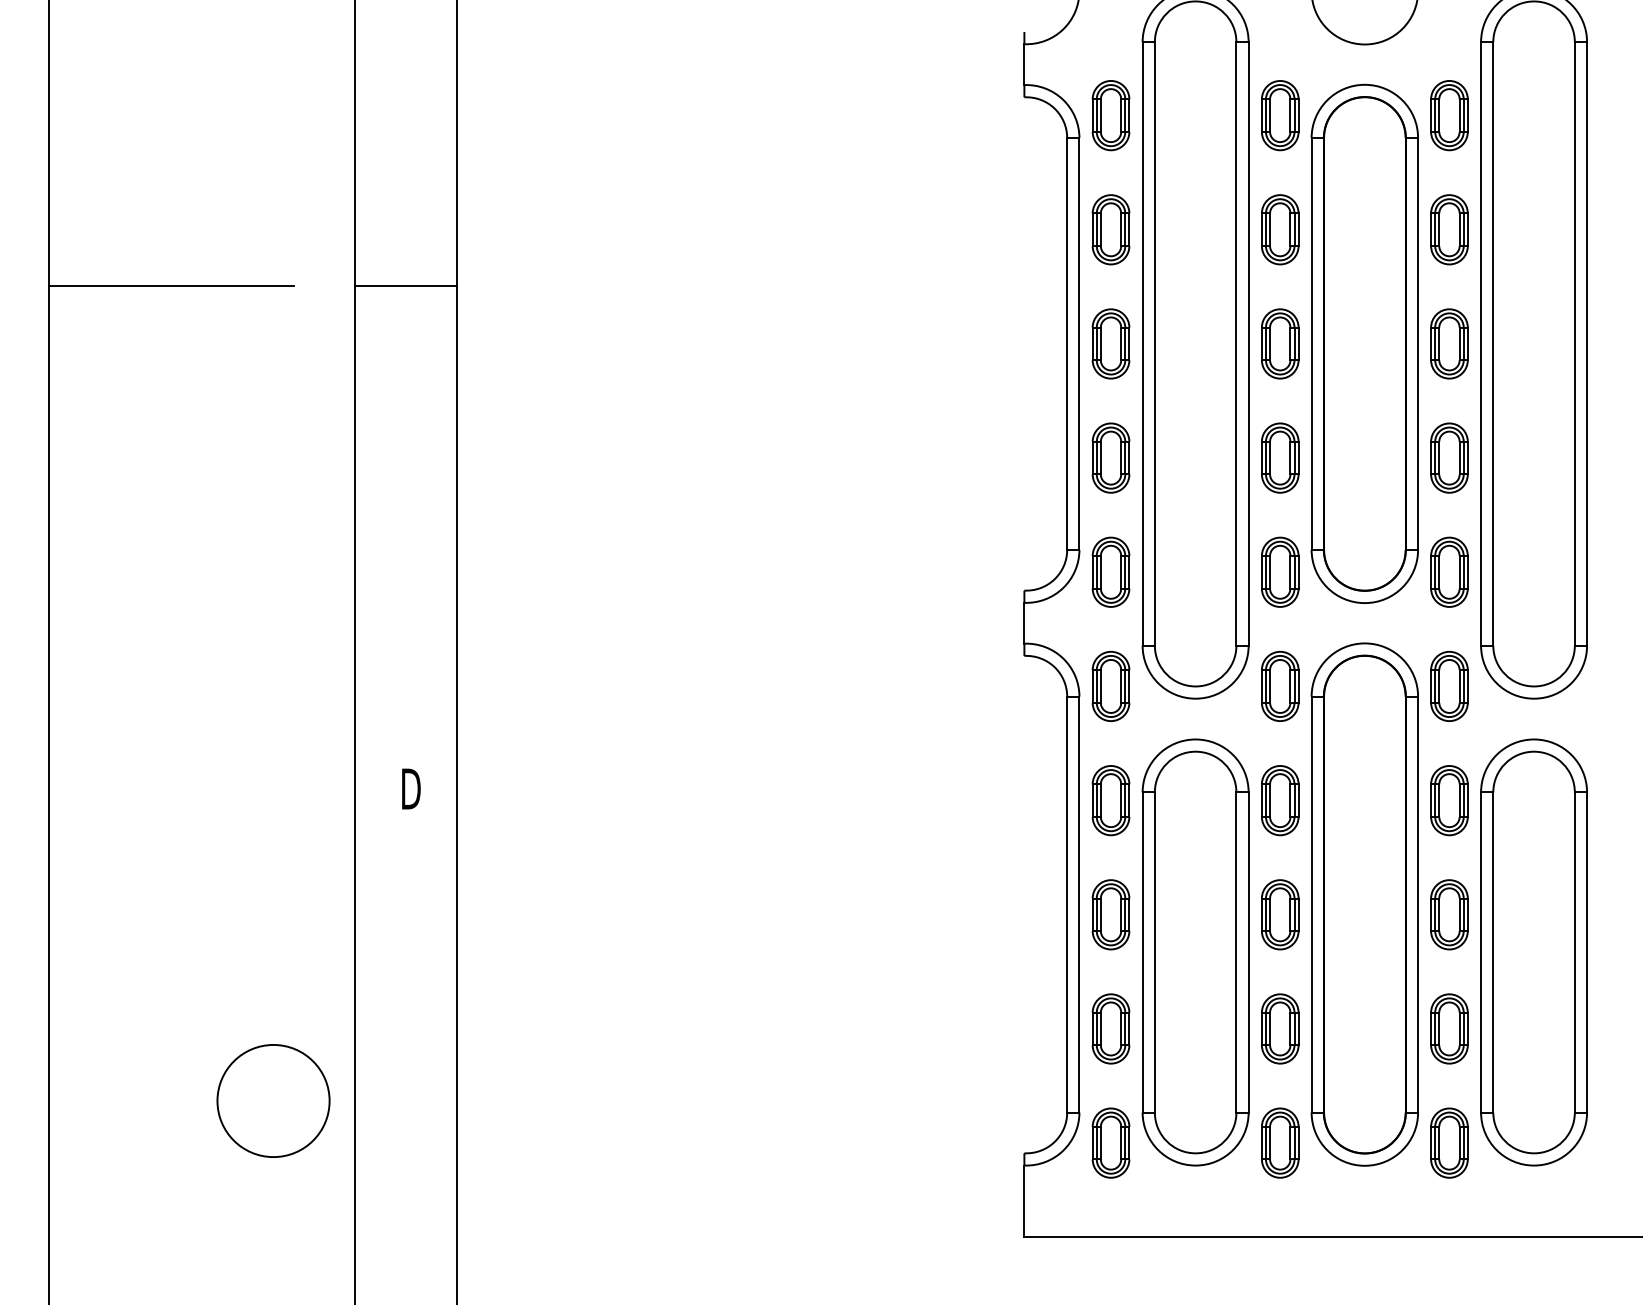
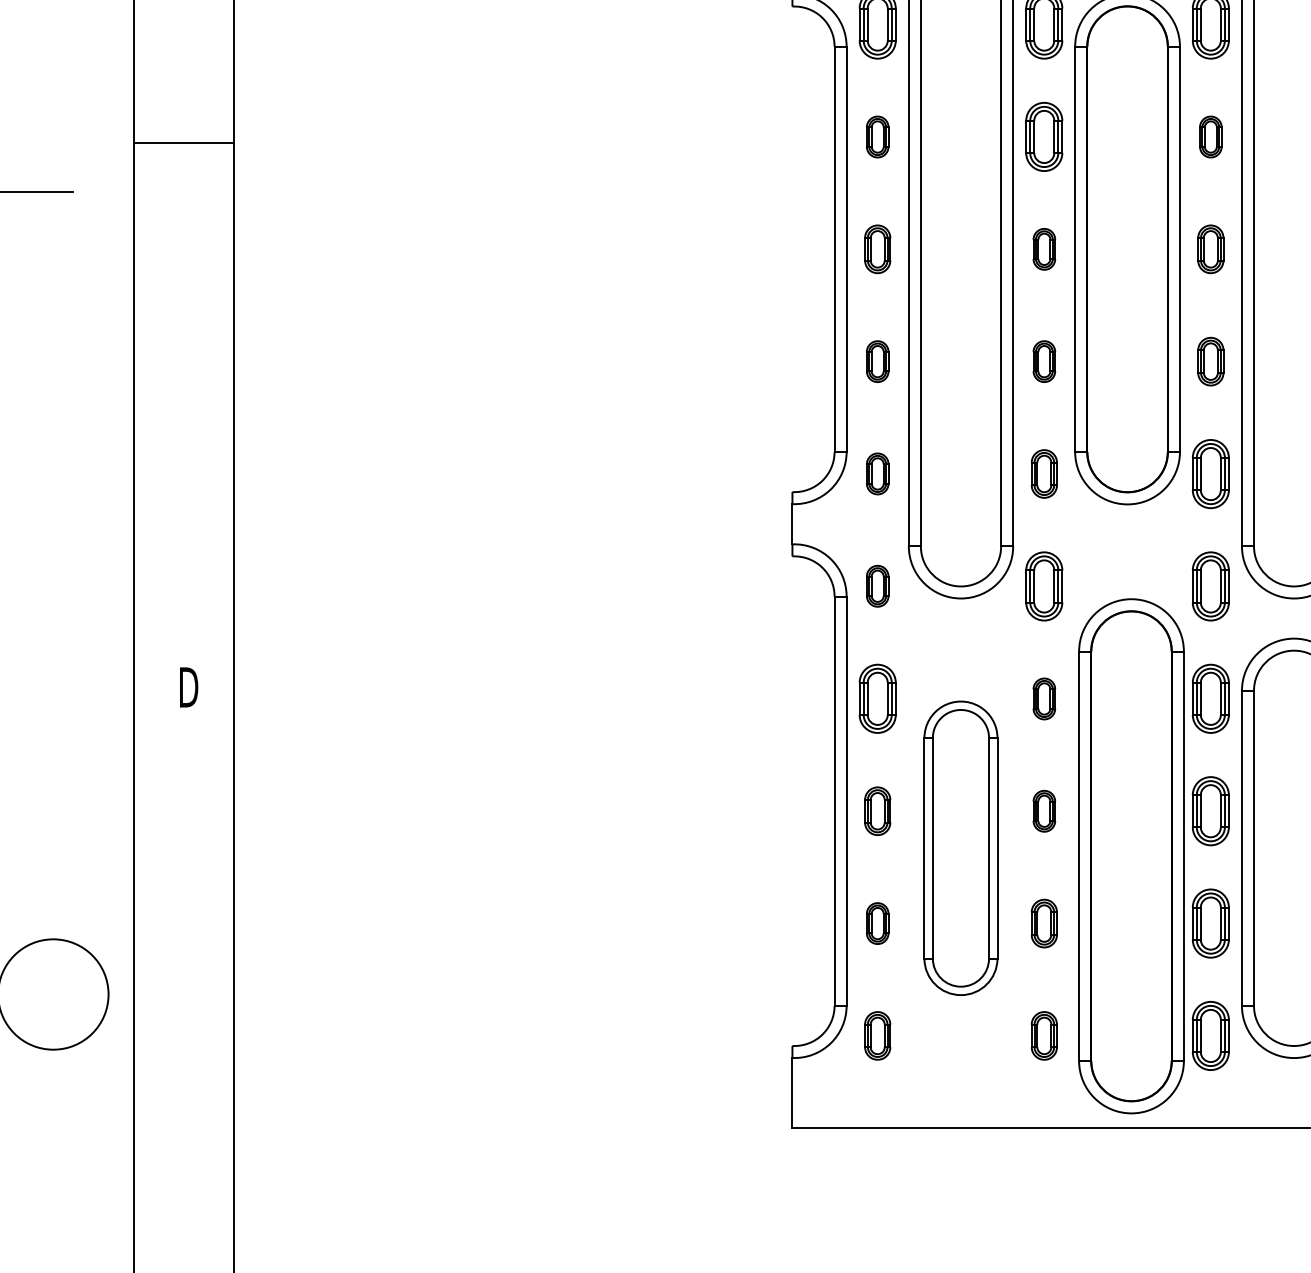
part: (1110, 229) -> (877, 136), size x0.6
part: (1449, 229) -> (1210, 136), size x0.6
line: (406, 285) -> (184, 142), moved
part: (1110, 343) -> (877, 248), size x0.7
part: (1280, 343) -> (1044, 248), size x0.6
part: (1449, 343) -> (1210, 248), size x0.7
part: (1110, 457) -> (877, 361), size x0.6
part: (1280, 457) -> (1044, 361), size x0.6
part: (1449, 457) -> (1210, 361), size x0.7
part: (1110, 571) -> (877, 473), size x0.6
part: (1280, 571) -> (1044, 473), size x0.7
part: (1110, 685) -> (877, 585), size x0.6
part: (1280, 800) -> (1044, 698), size x0.6
part: (1364, 904) -> (1131, 856), moved
part: (1110, 914) -> (877, 810), size x0.7
part: (1280, 914) -> (1044, 810), size x0.6
part: (1195, 952) -> (960, 848), size x0.7
part: (1110, 1028) -> (877, 923), size x0.6
part: (1280, 1028) -> (1044, 923), size x0.7
part: (1110, 1142) -> (877, 1035), size x0.7
part: (1280, 1142) -> (1044, 1035), size x0.7

